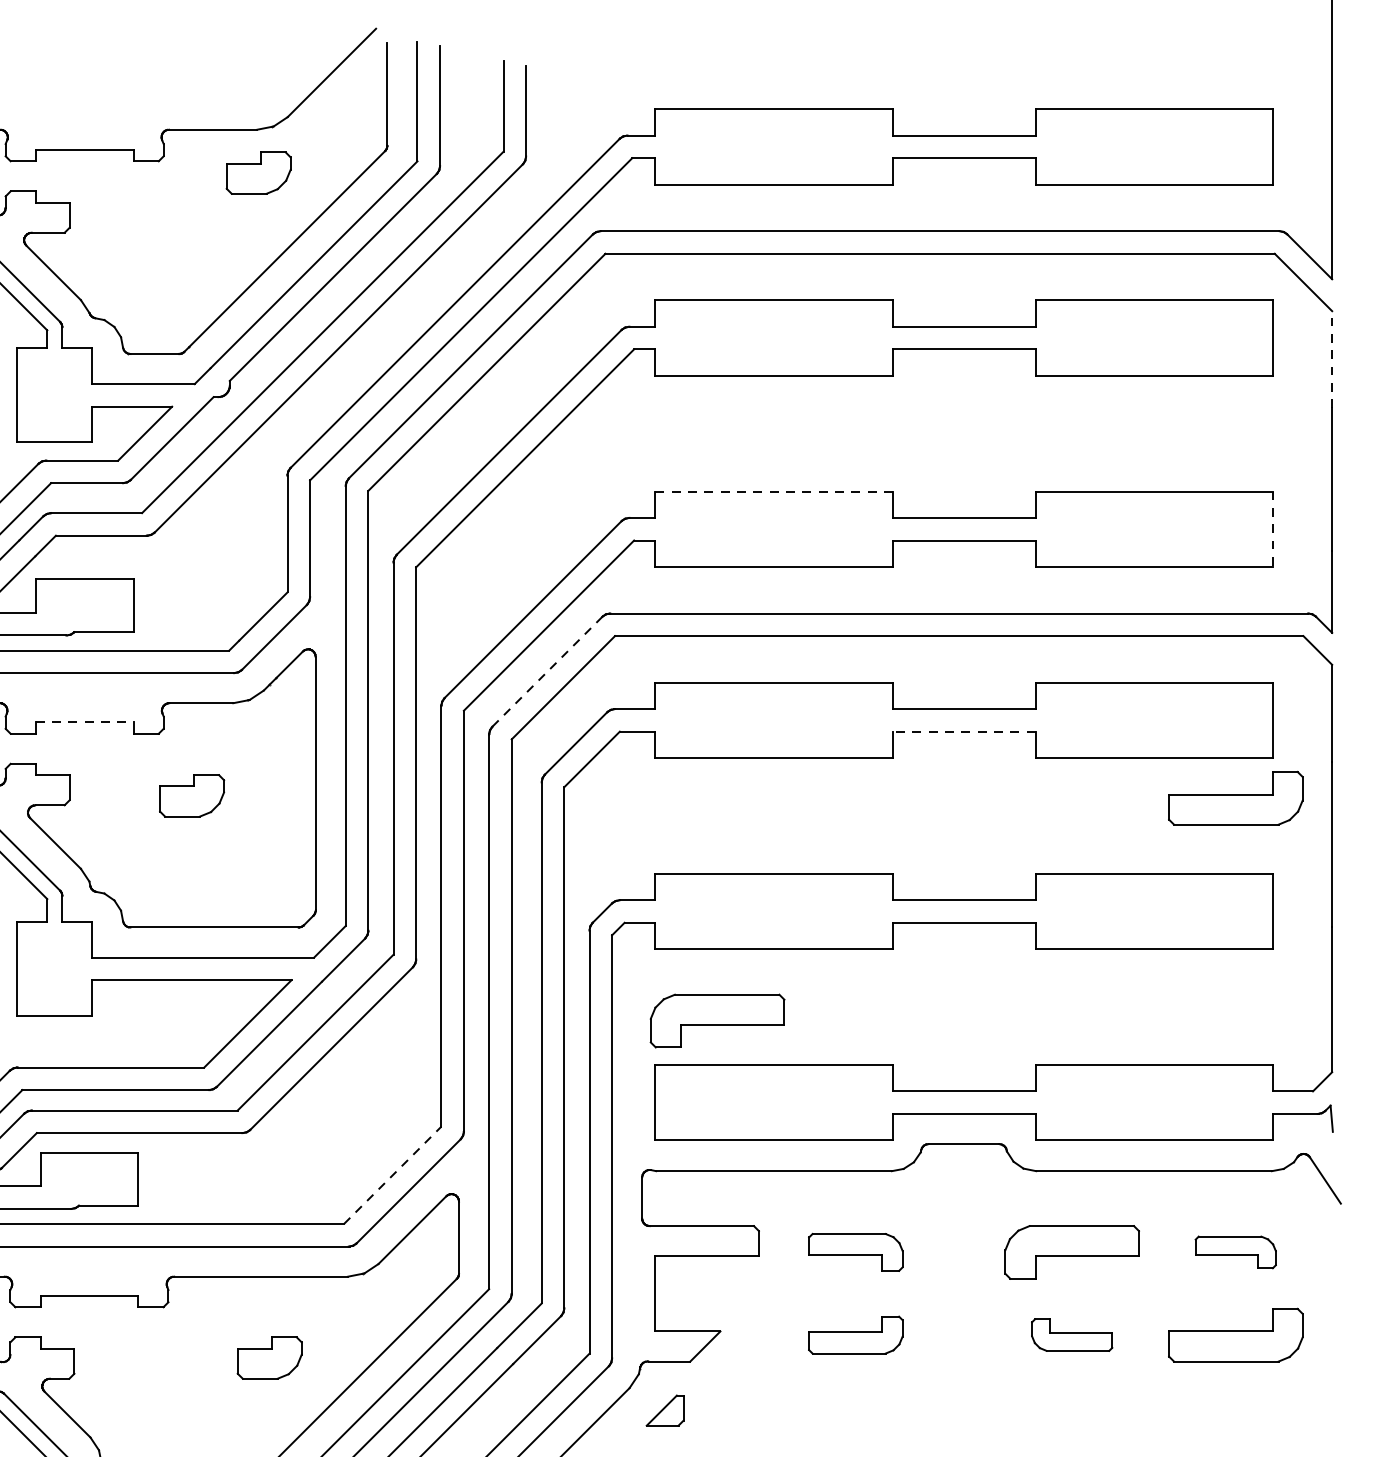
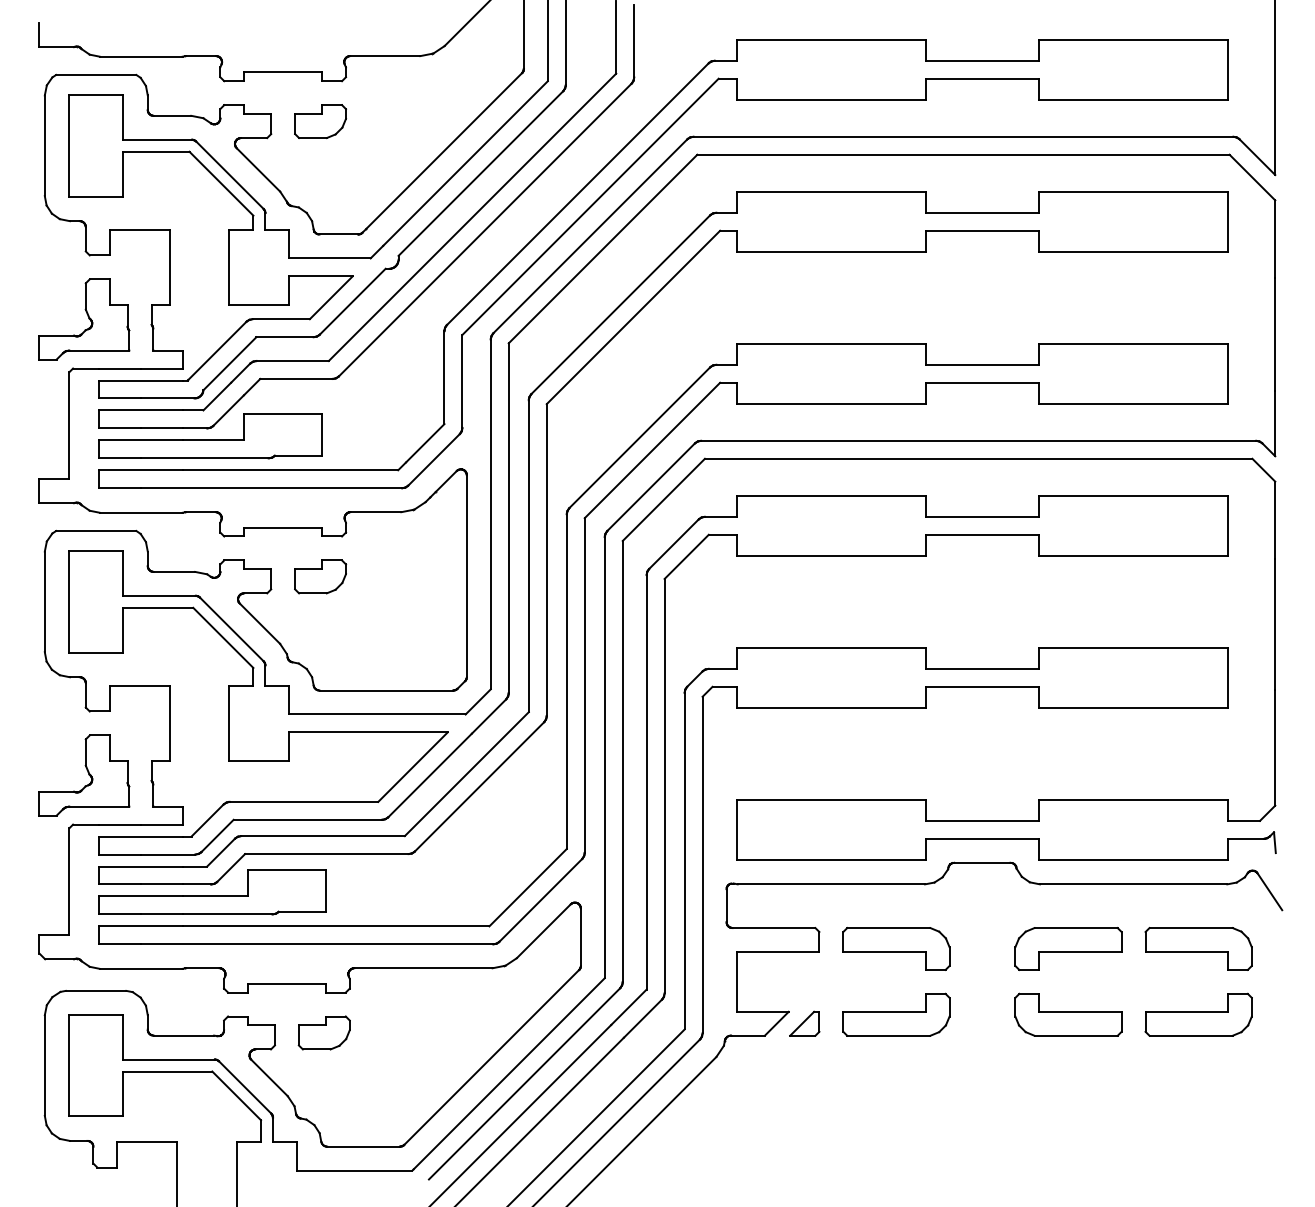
part: (258, 172) -> (320, 121), moved
line: (1332, 359) -> (1275, 238), dashed -> solid
line: (774, 491) -> (831, 343), dashed -> solid
line: (1272, 528) -> (1227, 373), dashed -> solid
line: (547, 672) -> (651, 487), dashed -> solid
line: (85, 722) -> (283, 527), dashed -> solid
line: (964, 731) -> (982, 534), dashed -> solid
part: (191, 795) -> (320, 576), moved
part: (1235, 797) -> (1198, 587), removed
part: (717, 1020) -> (786, 764), removed
line: (393, 1175) -> (528, 887), dashed -> solid
part: (855, 1251) -> (896, 948), size x1.43
part: (1235, 1251) -> (1198, 948), size x1.67
part: (855, 1334) -> (896, 1014), size x1.43
part: (1072, 1334) -> (1068, 1014), size x1.67
part: (268, 1357) -> (323, 1032), moved
part: (664, 1410) -> (804, 1023), moved

